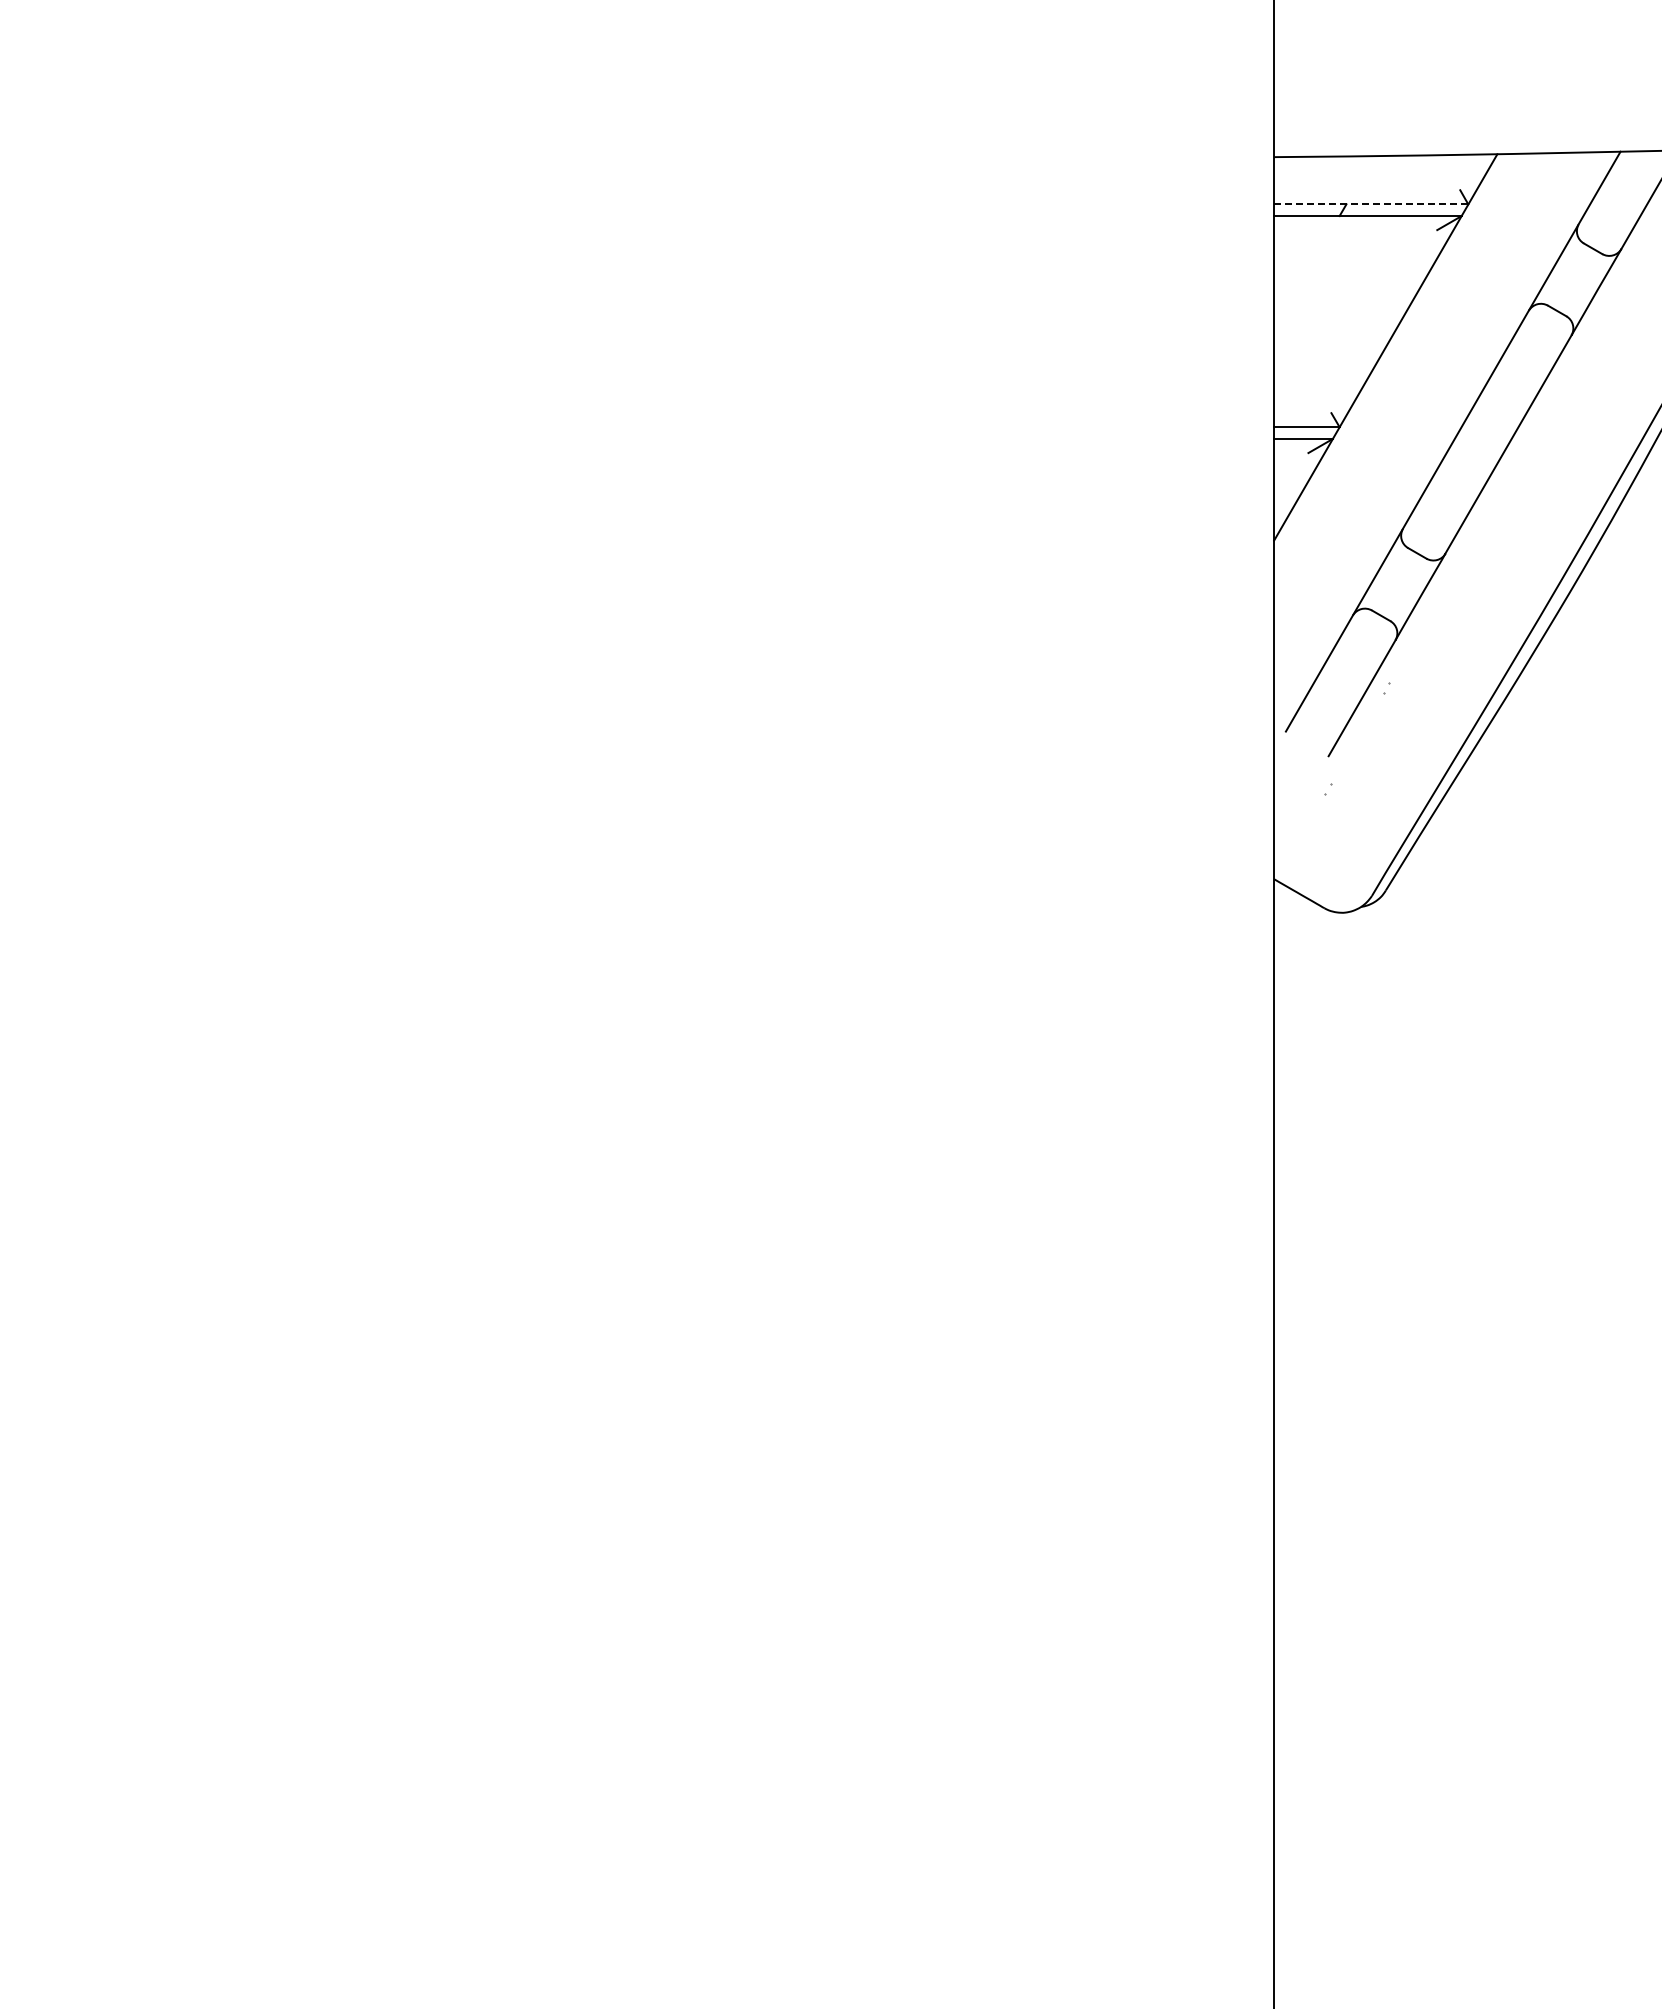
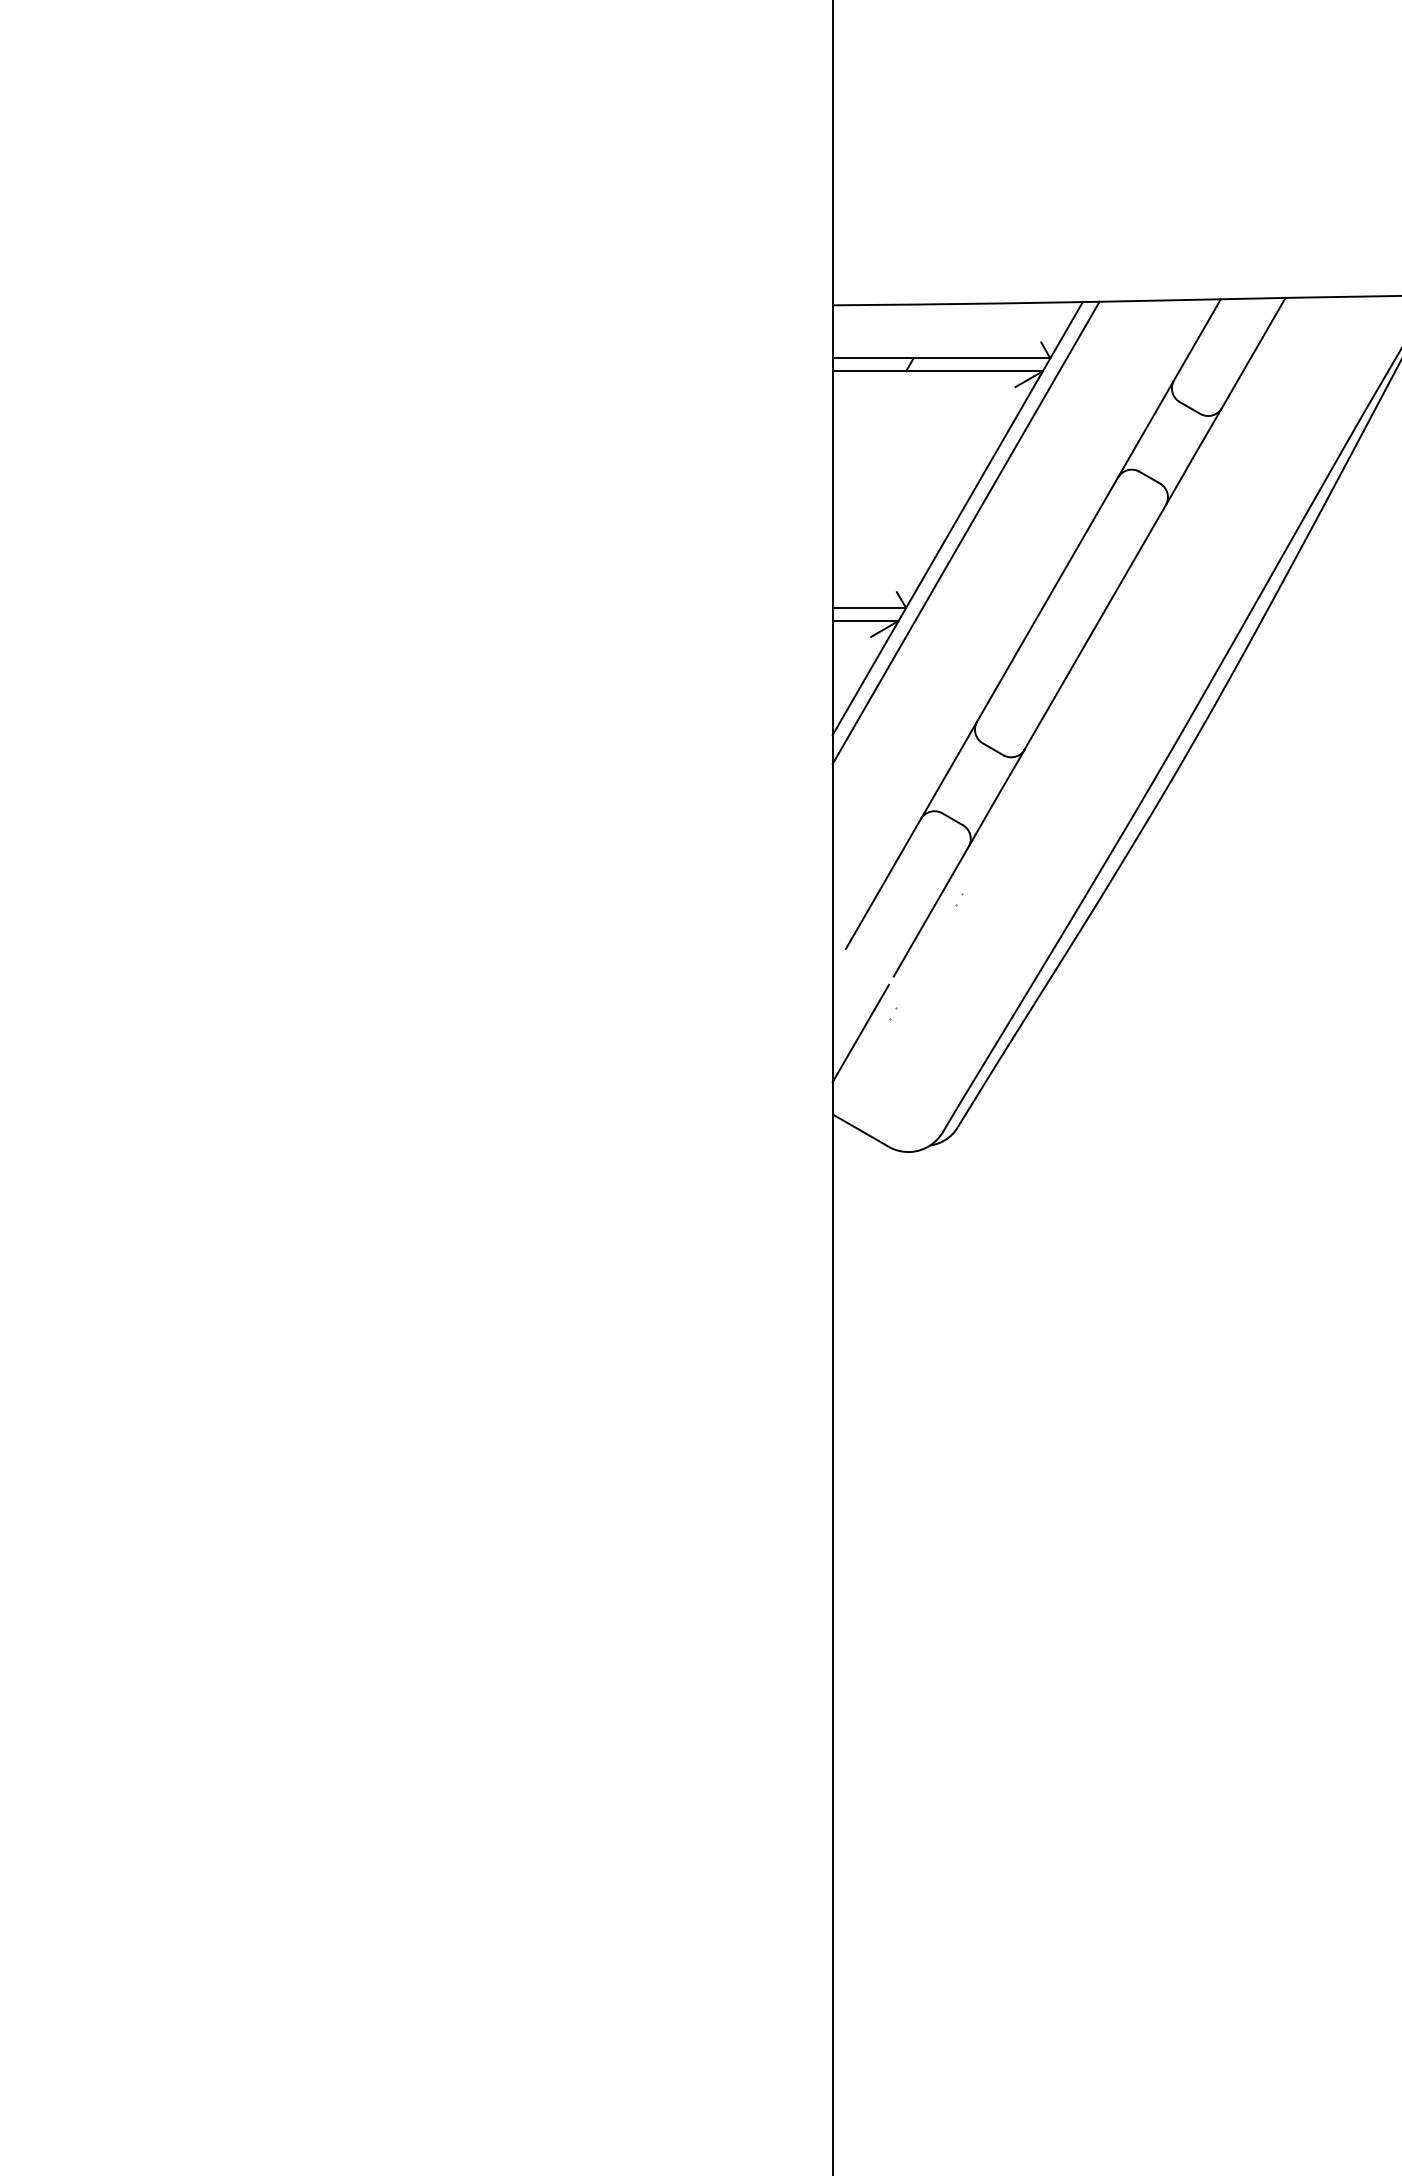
line: (1371, 204) -> (941, 358), dashed -> solid
line: (1393, 359) -> (966, 532), added
line: (1299, 806) -> (861, 1032), added

